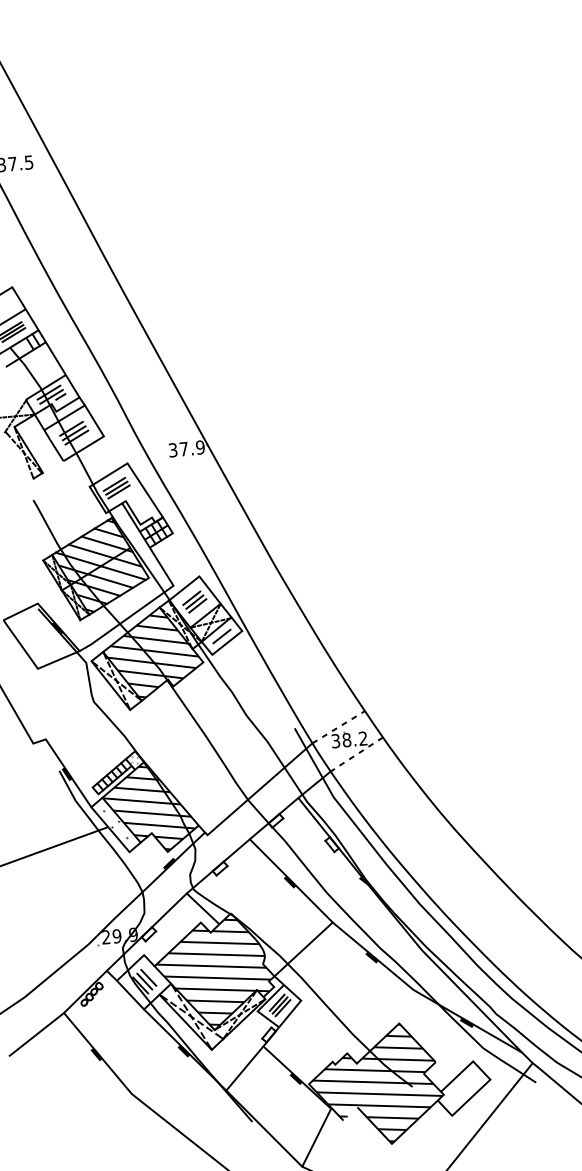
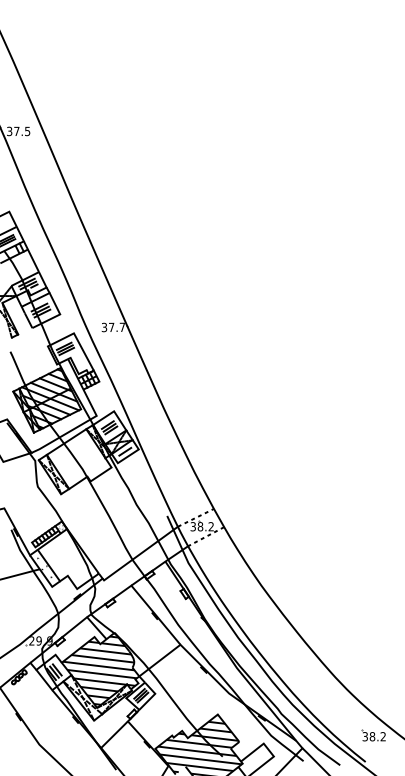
text: (200, 447) -> (122, 327), 37.9 -> 37.7
hatch: (152, 656) -> (78, 460), removed
hatch: (149, 808) -> (67, 559), removed

